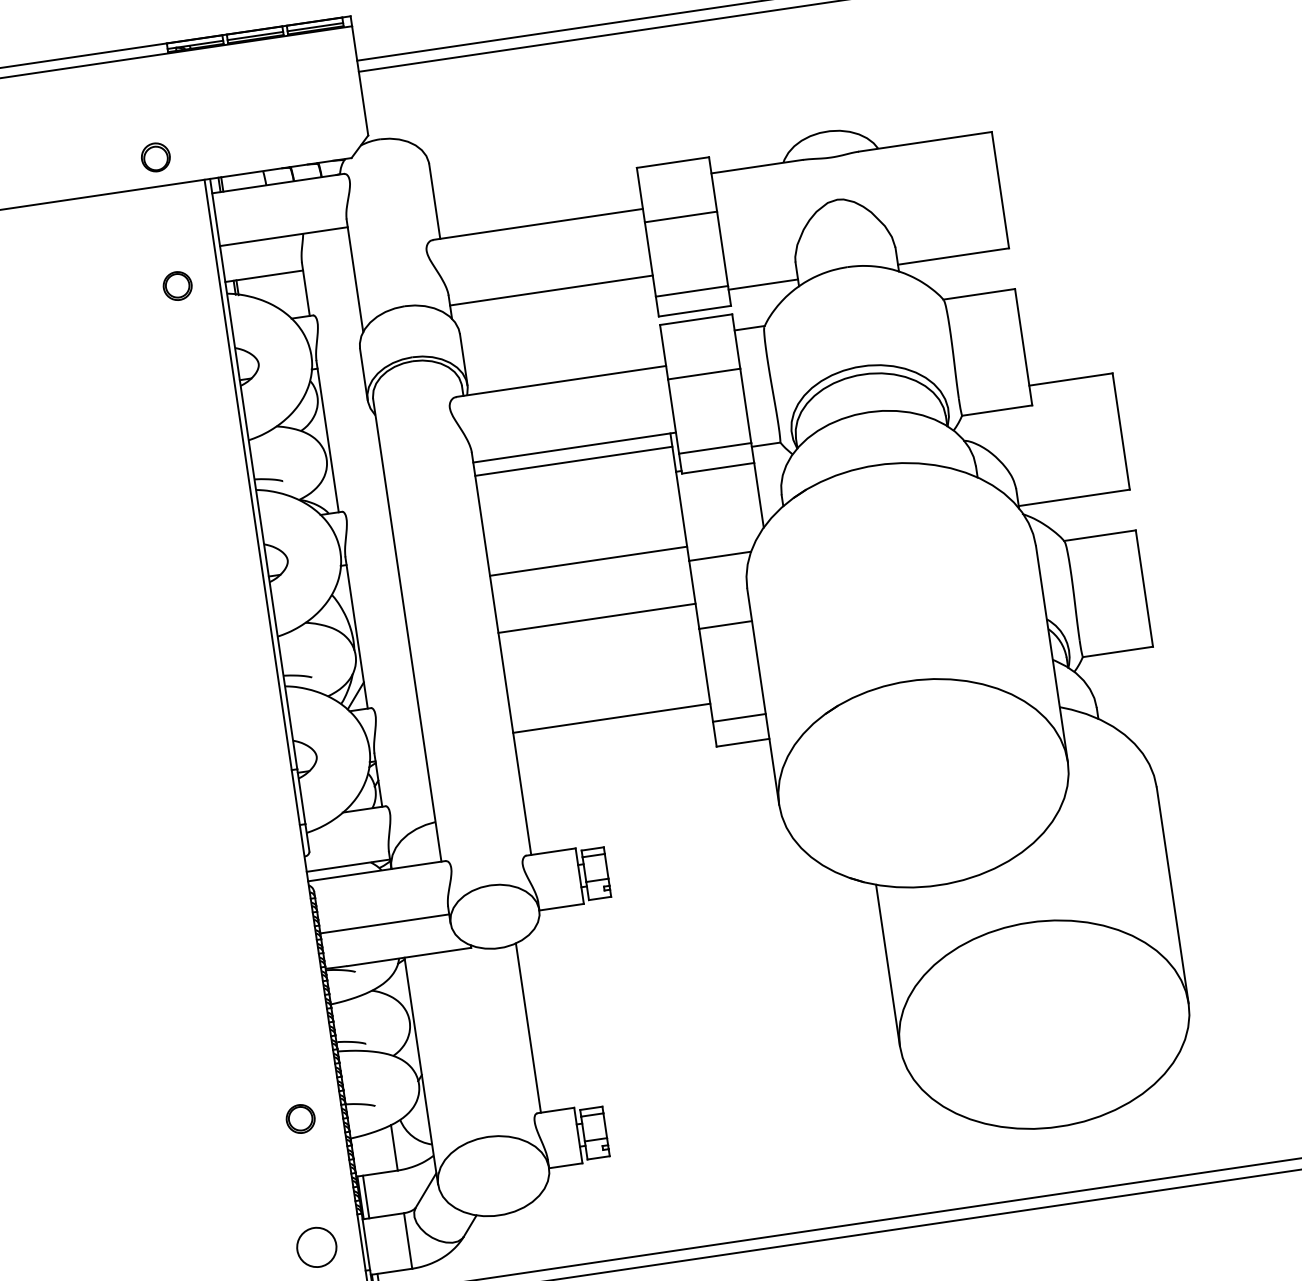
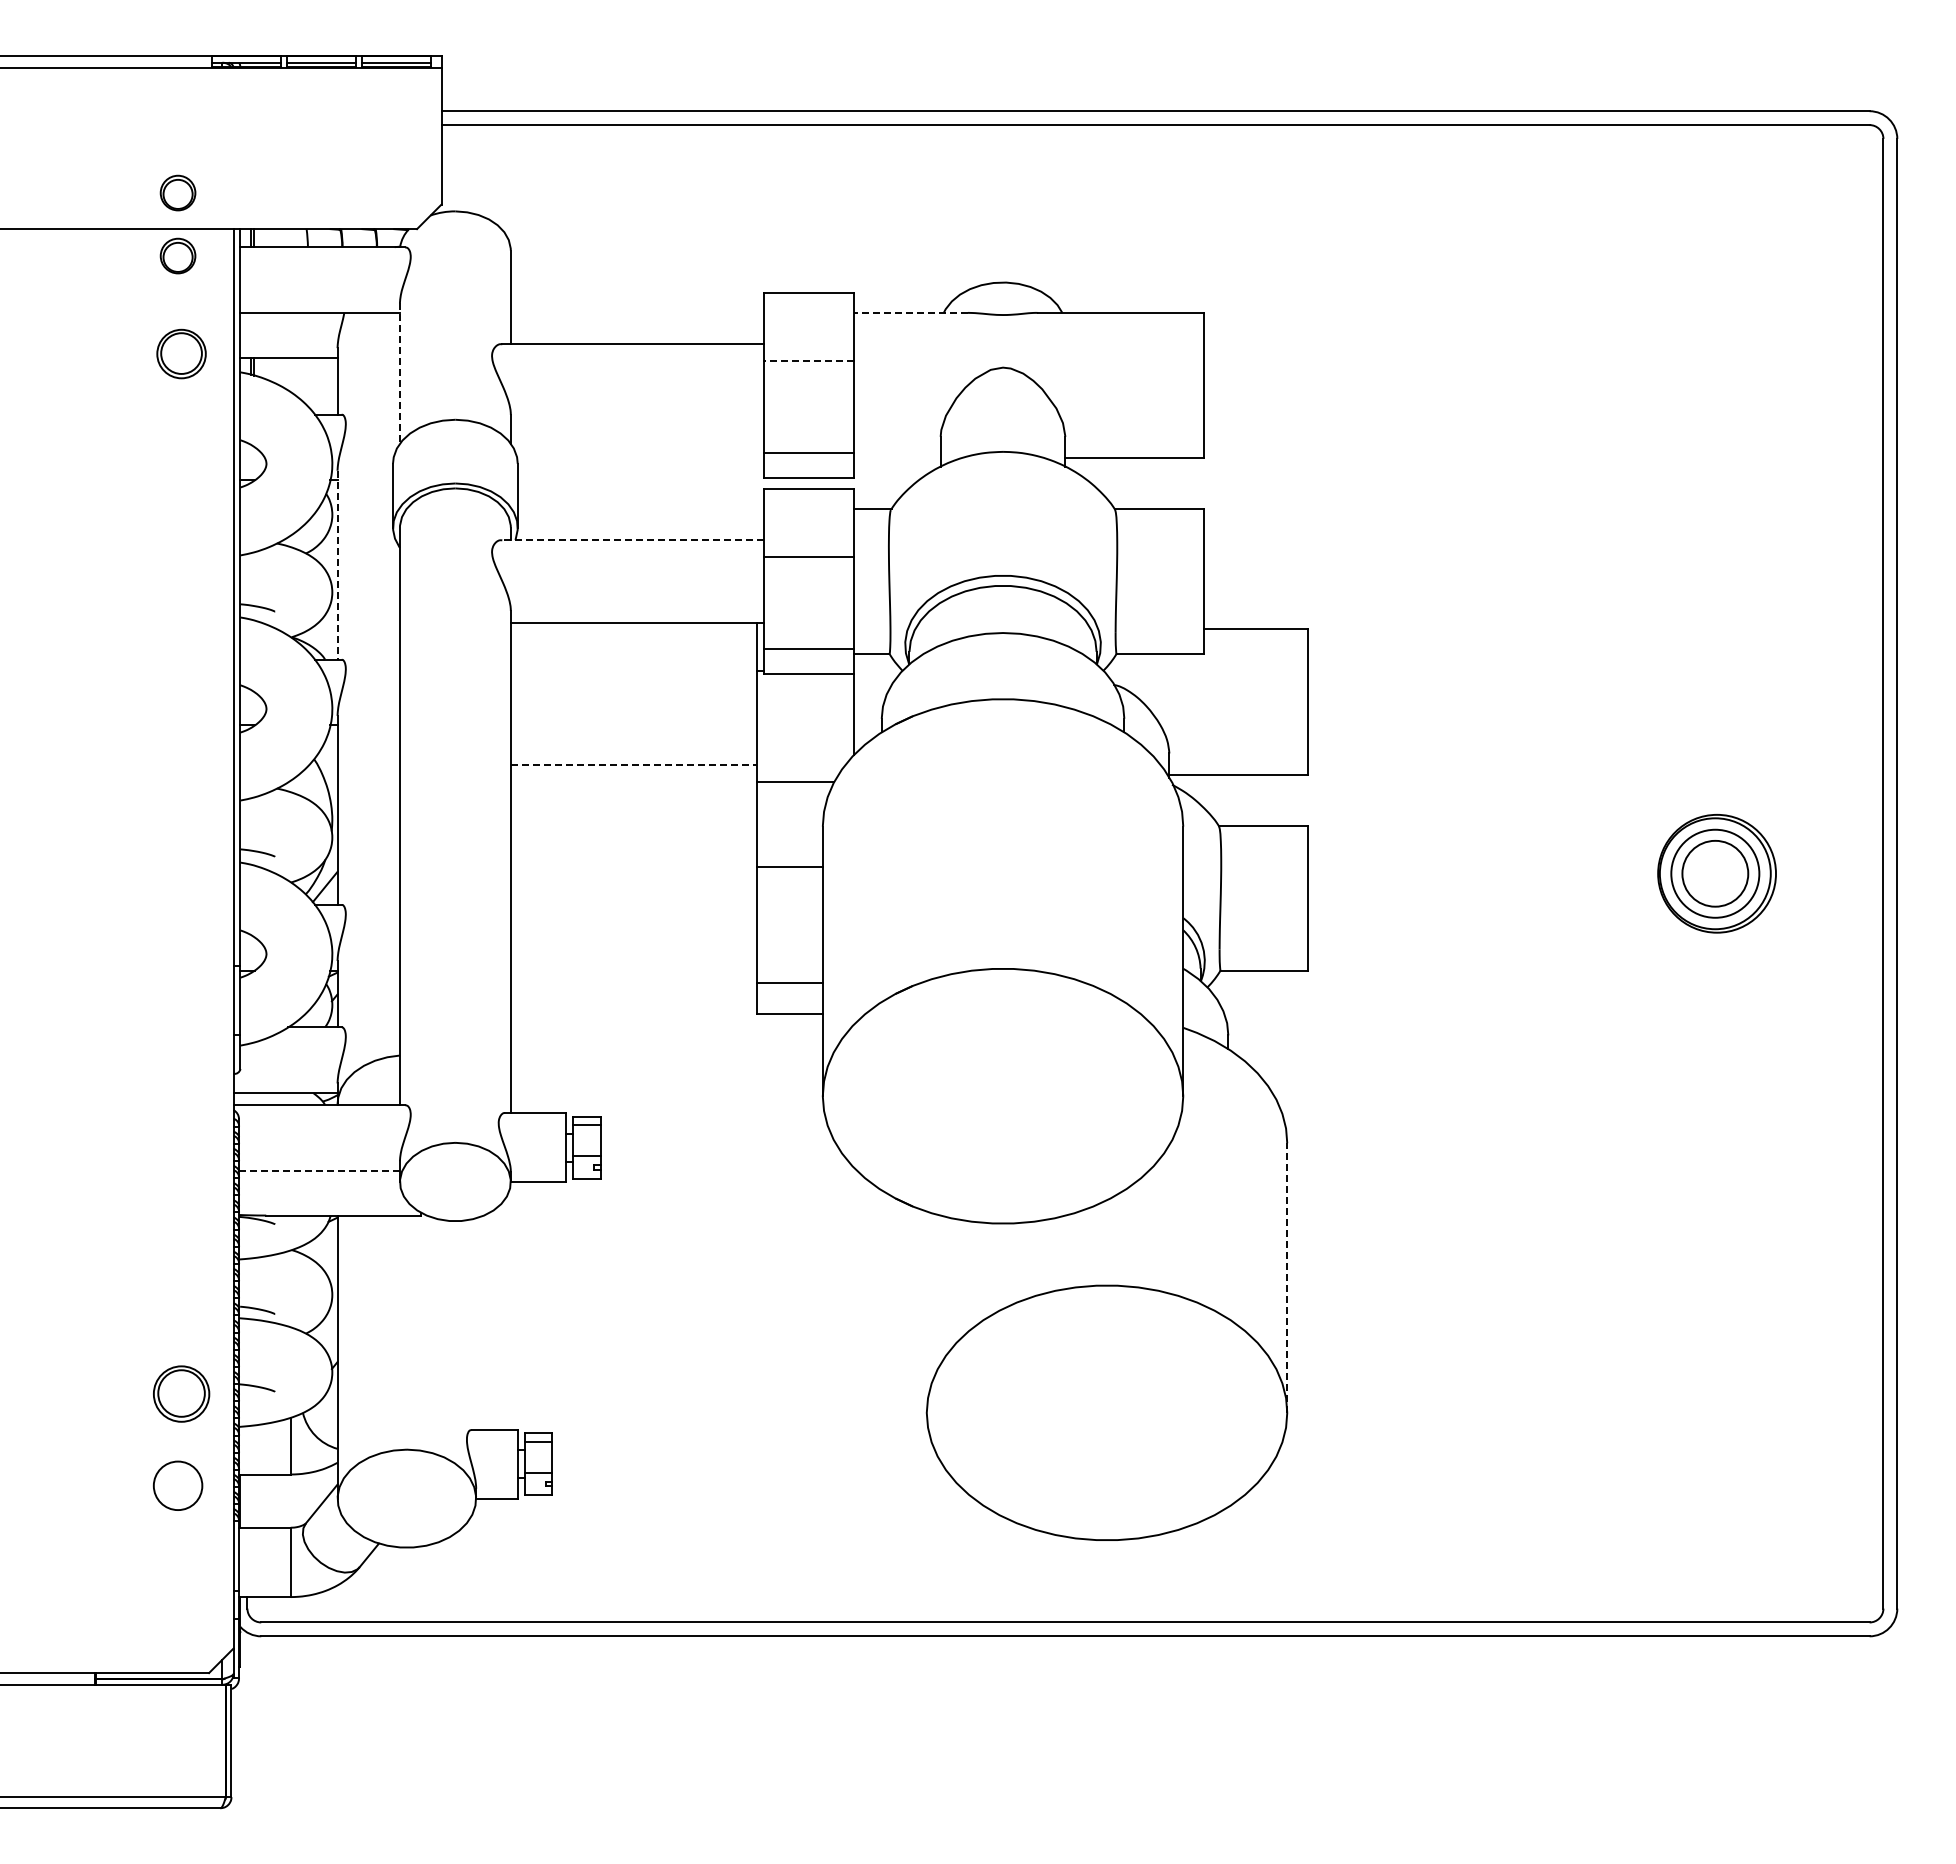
line: (756, 166) -> (910, 312), solid -> dashed
part: (162, 207) -> (177, 255), added
line: (680, 216) -> (808, 360), solid -> dashed
line: (354, 276) -> (399, 374), solid -> dashed
line: (762, 285) -> (896, 458), removed
part: (177, 286) -> (181, 354), size x1.4
line: (550, 290) -> (636, 427), removed
line: (561, 381) -> (633, 539), solid -> dashed
line: (327, 436) -> (337, 565), solid -> dashed
line: (573, 461) -> (633, 639), removed
line: (589, 561) -> (634, 764), solid -> dashed
line: (596, 618) -> (633, 835), removed
line: (611, 718) -> (633, 960), removed
line: (1172, 895) -> (1287, 1278), solid -> dashed
line: (385, 923) -> (320, 1170), solid -> dashed
line: (887, 964) -> (926, 1311), removed
line: (528, 1027) -> (476, 1323), removed
part: (300, 1118) -> (181, 1393), size x1.6
line: (366, 1196) -> (247, 1500), removed
circle: (316, 1247) -> (177, 1485), moved

